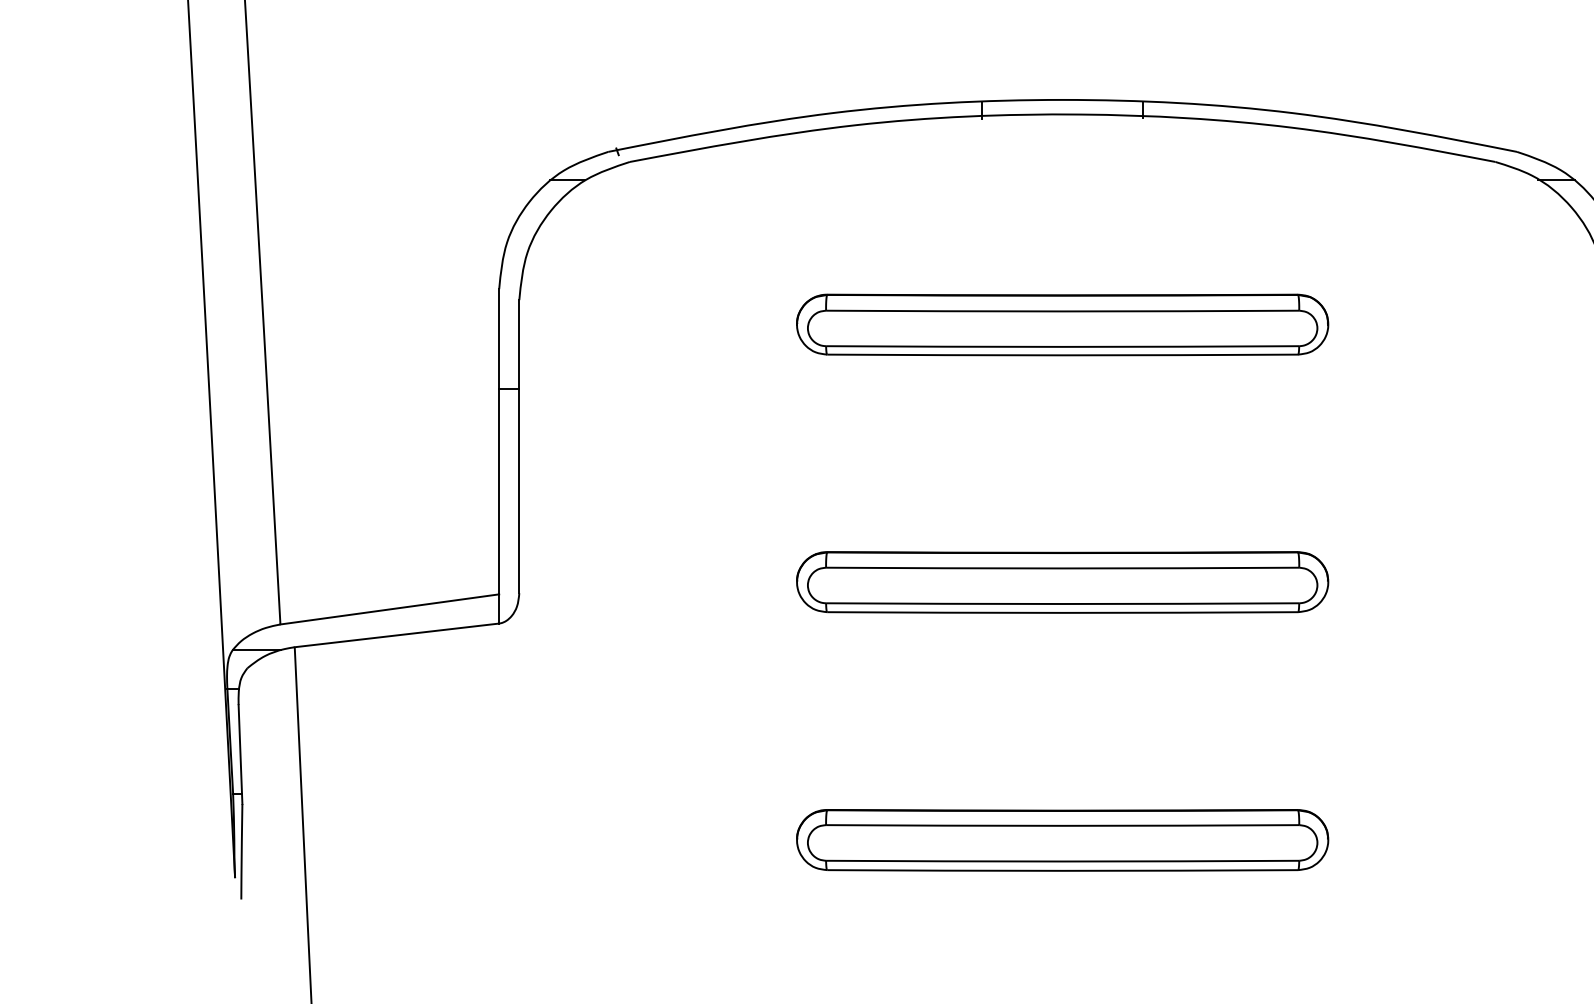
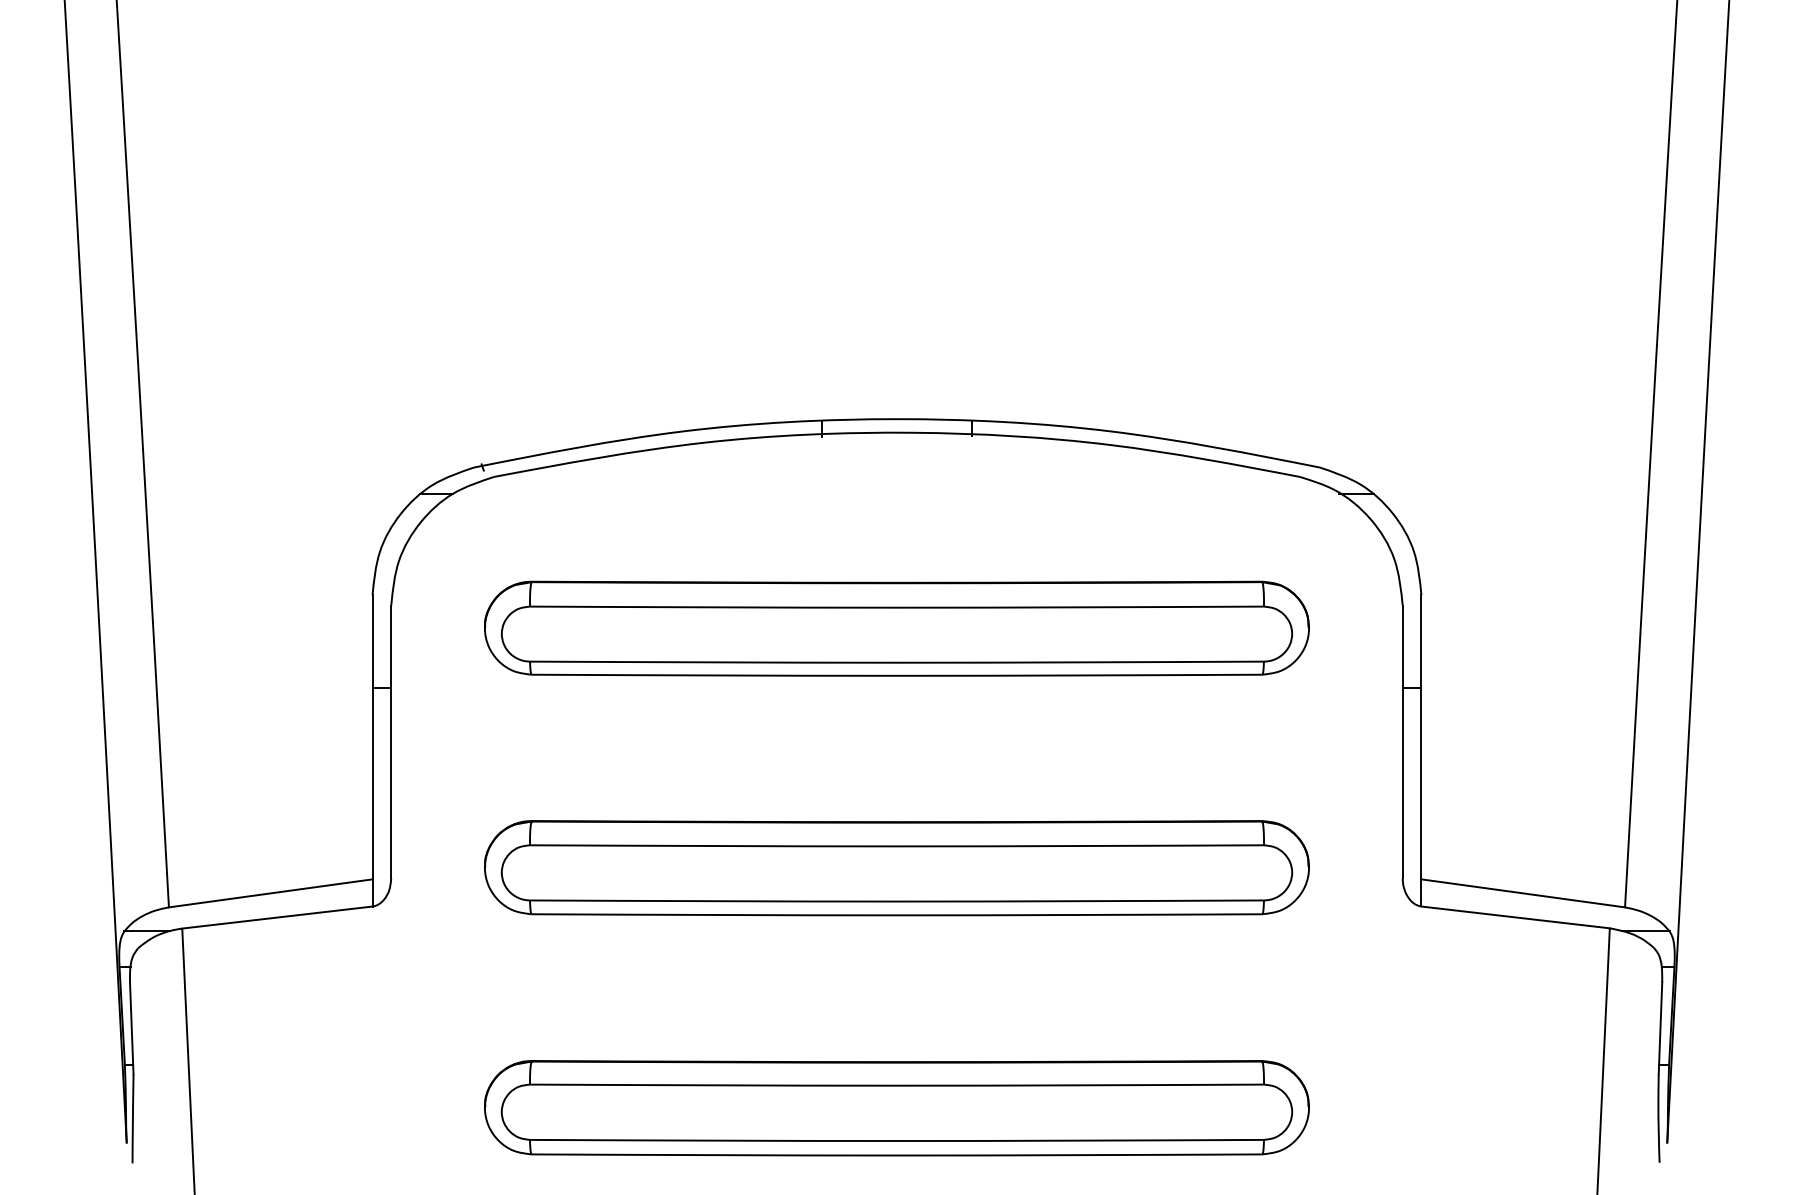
part: (1062, 324) -> (896, 628), size x1.67
part: (1062, 582) -> (896, 868), size x1.67
part: (1062, 840) -> (896, 1108), size x1.67

